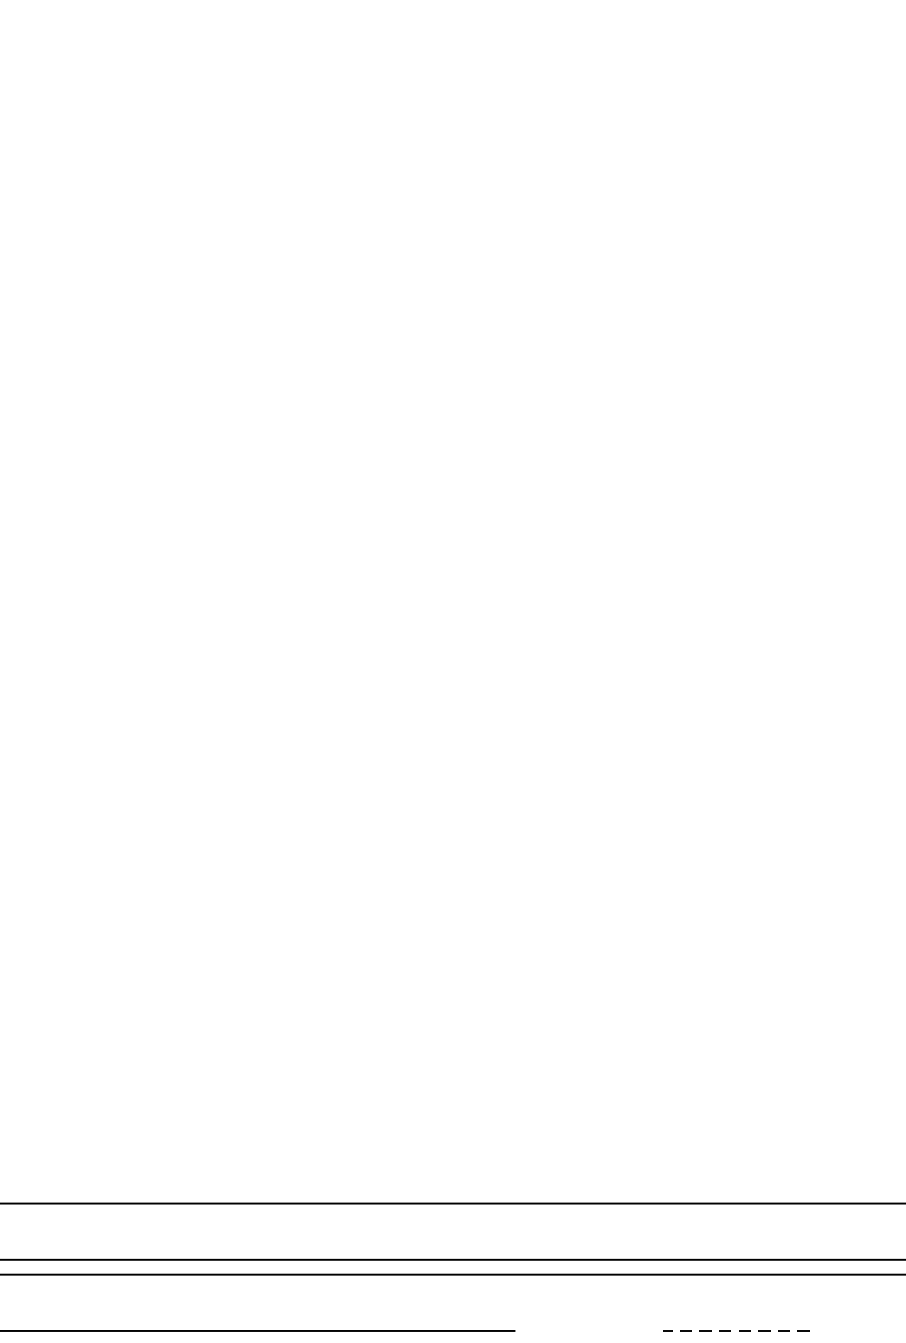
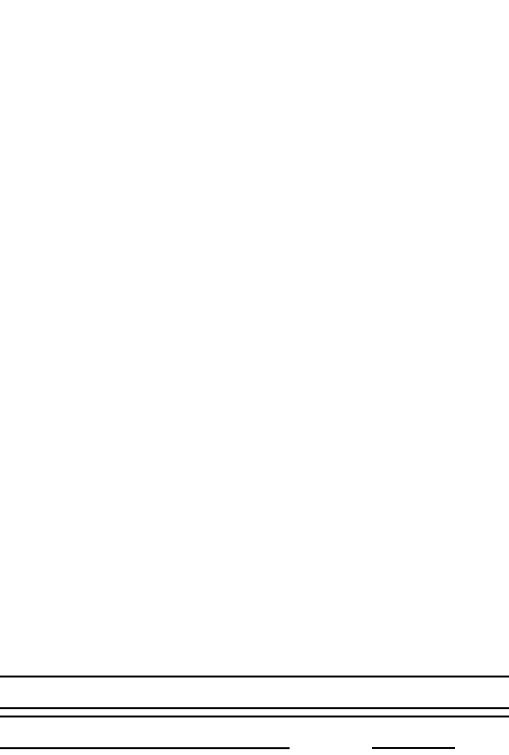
line: (735, 1331) -> (413, 748), dashed -> solid

